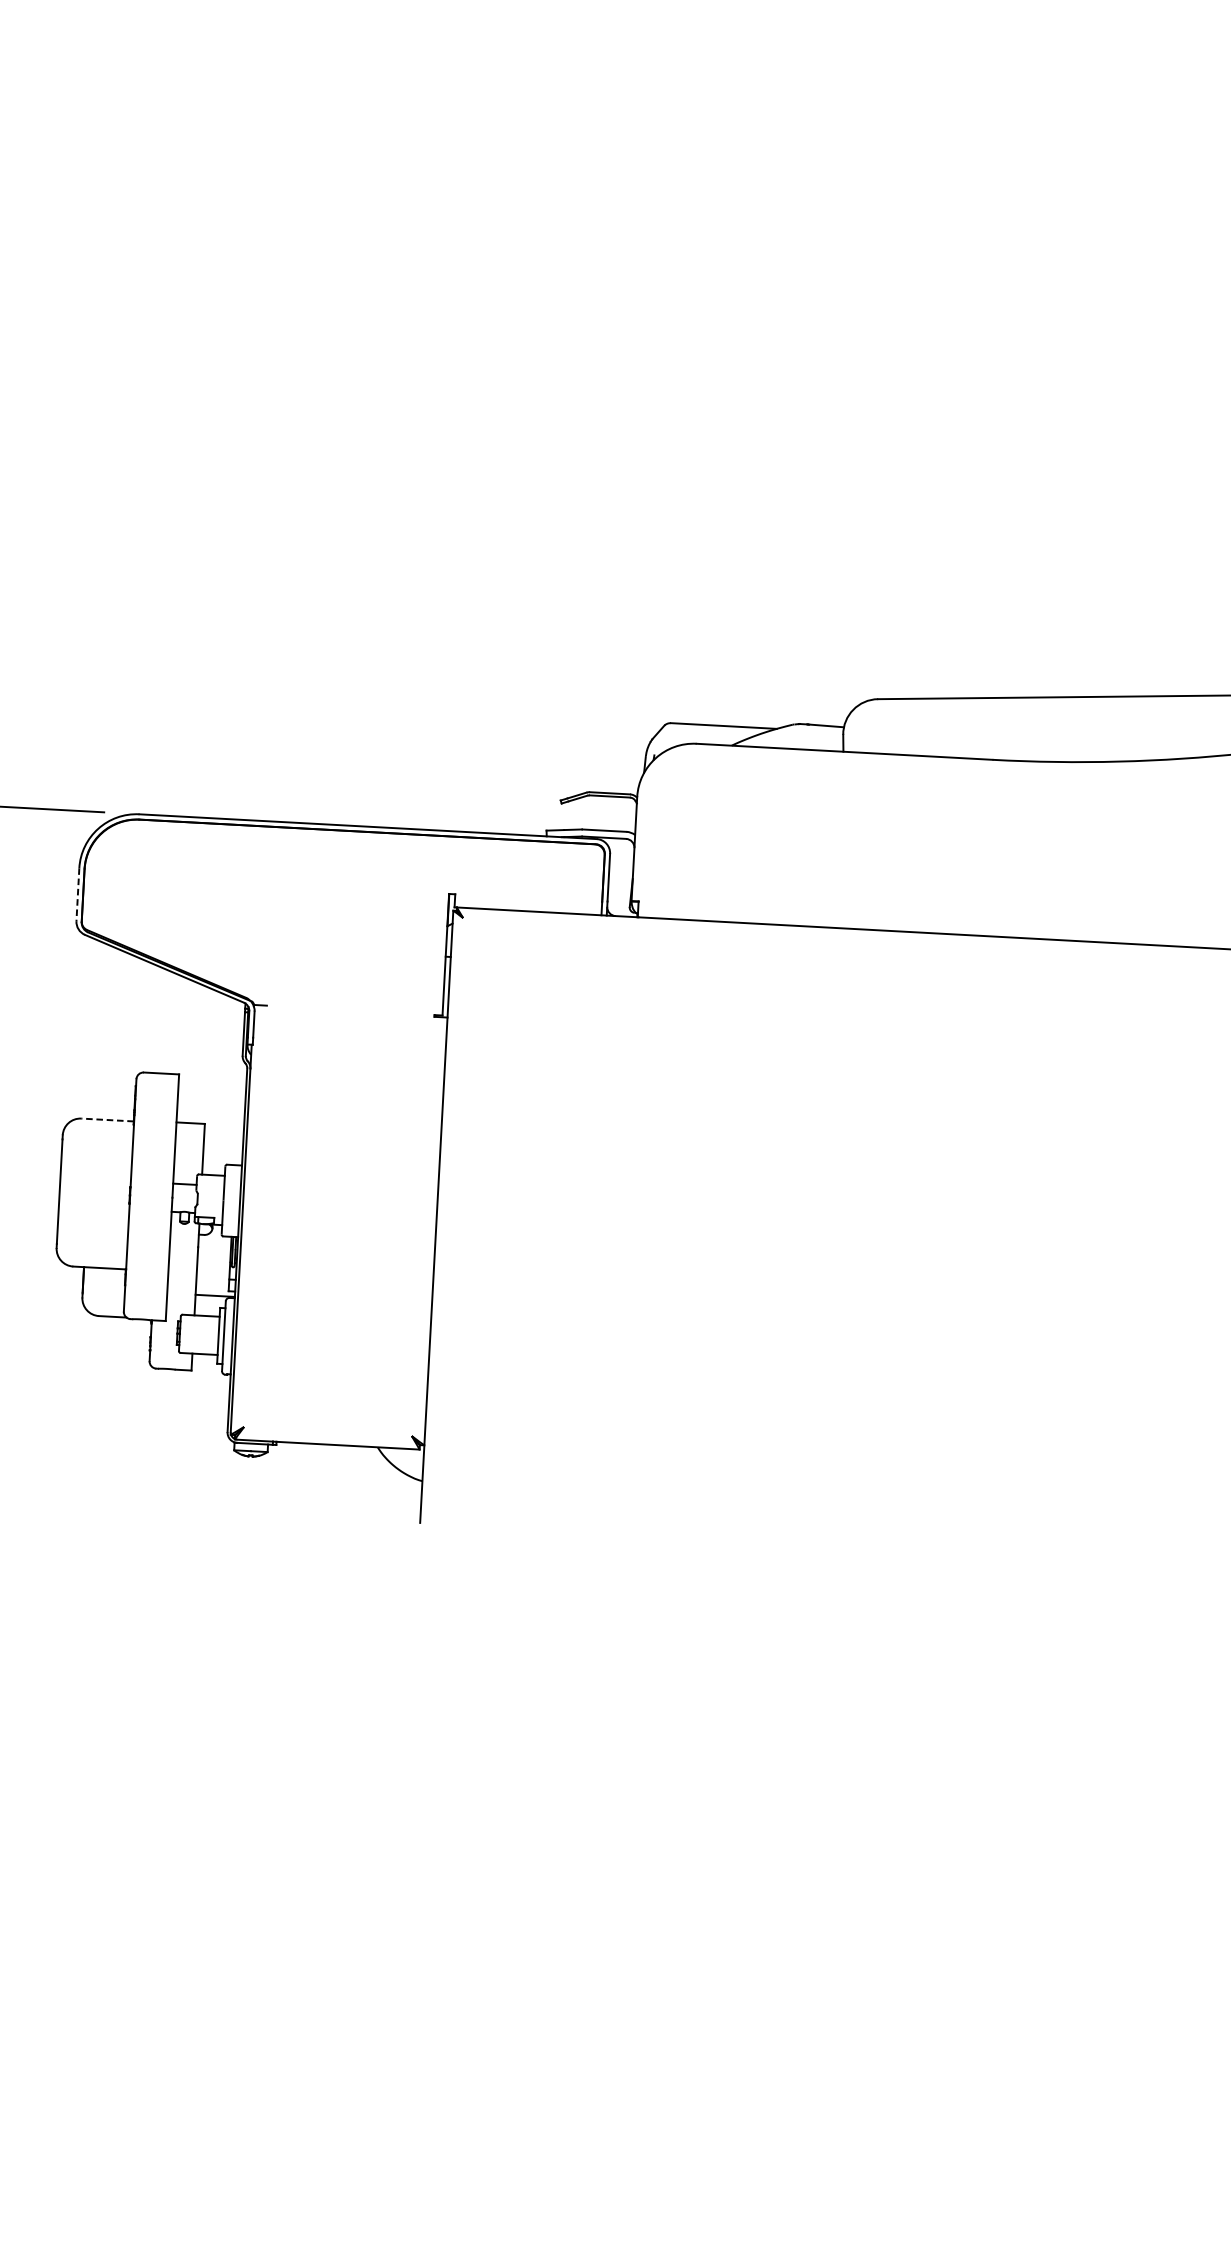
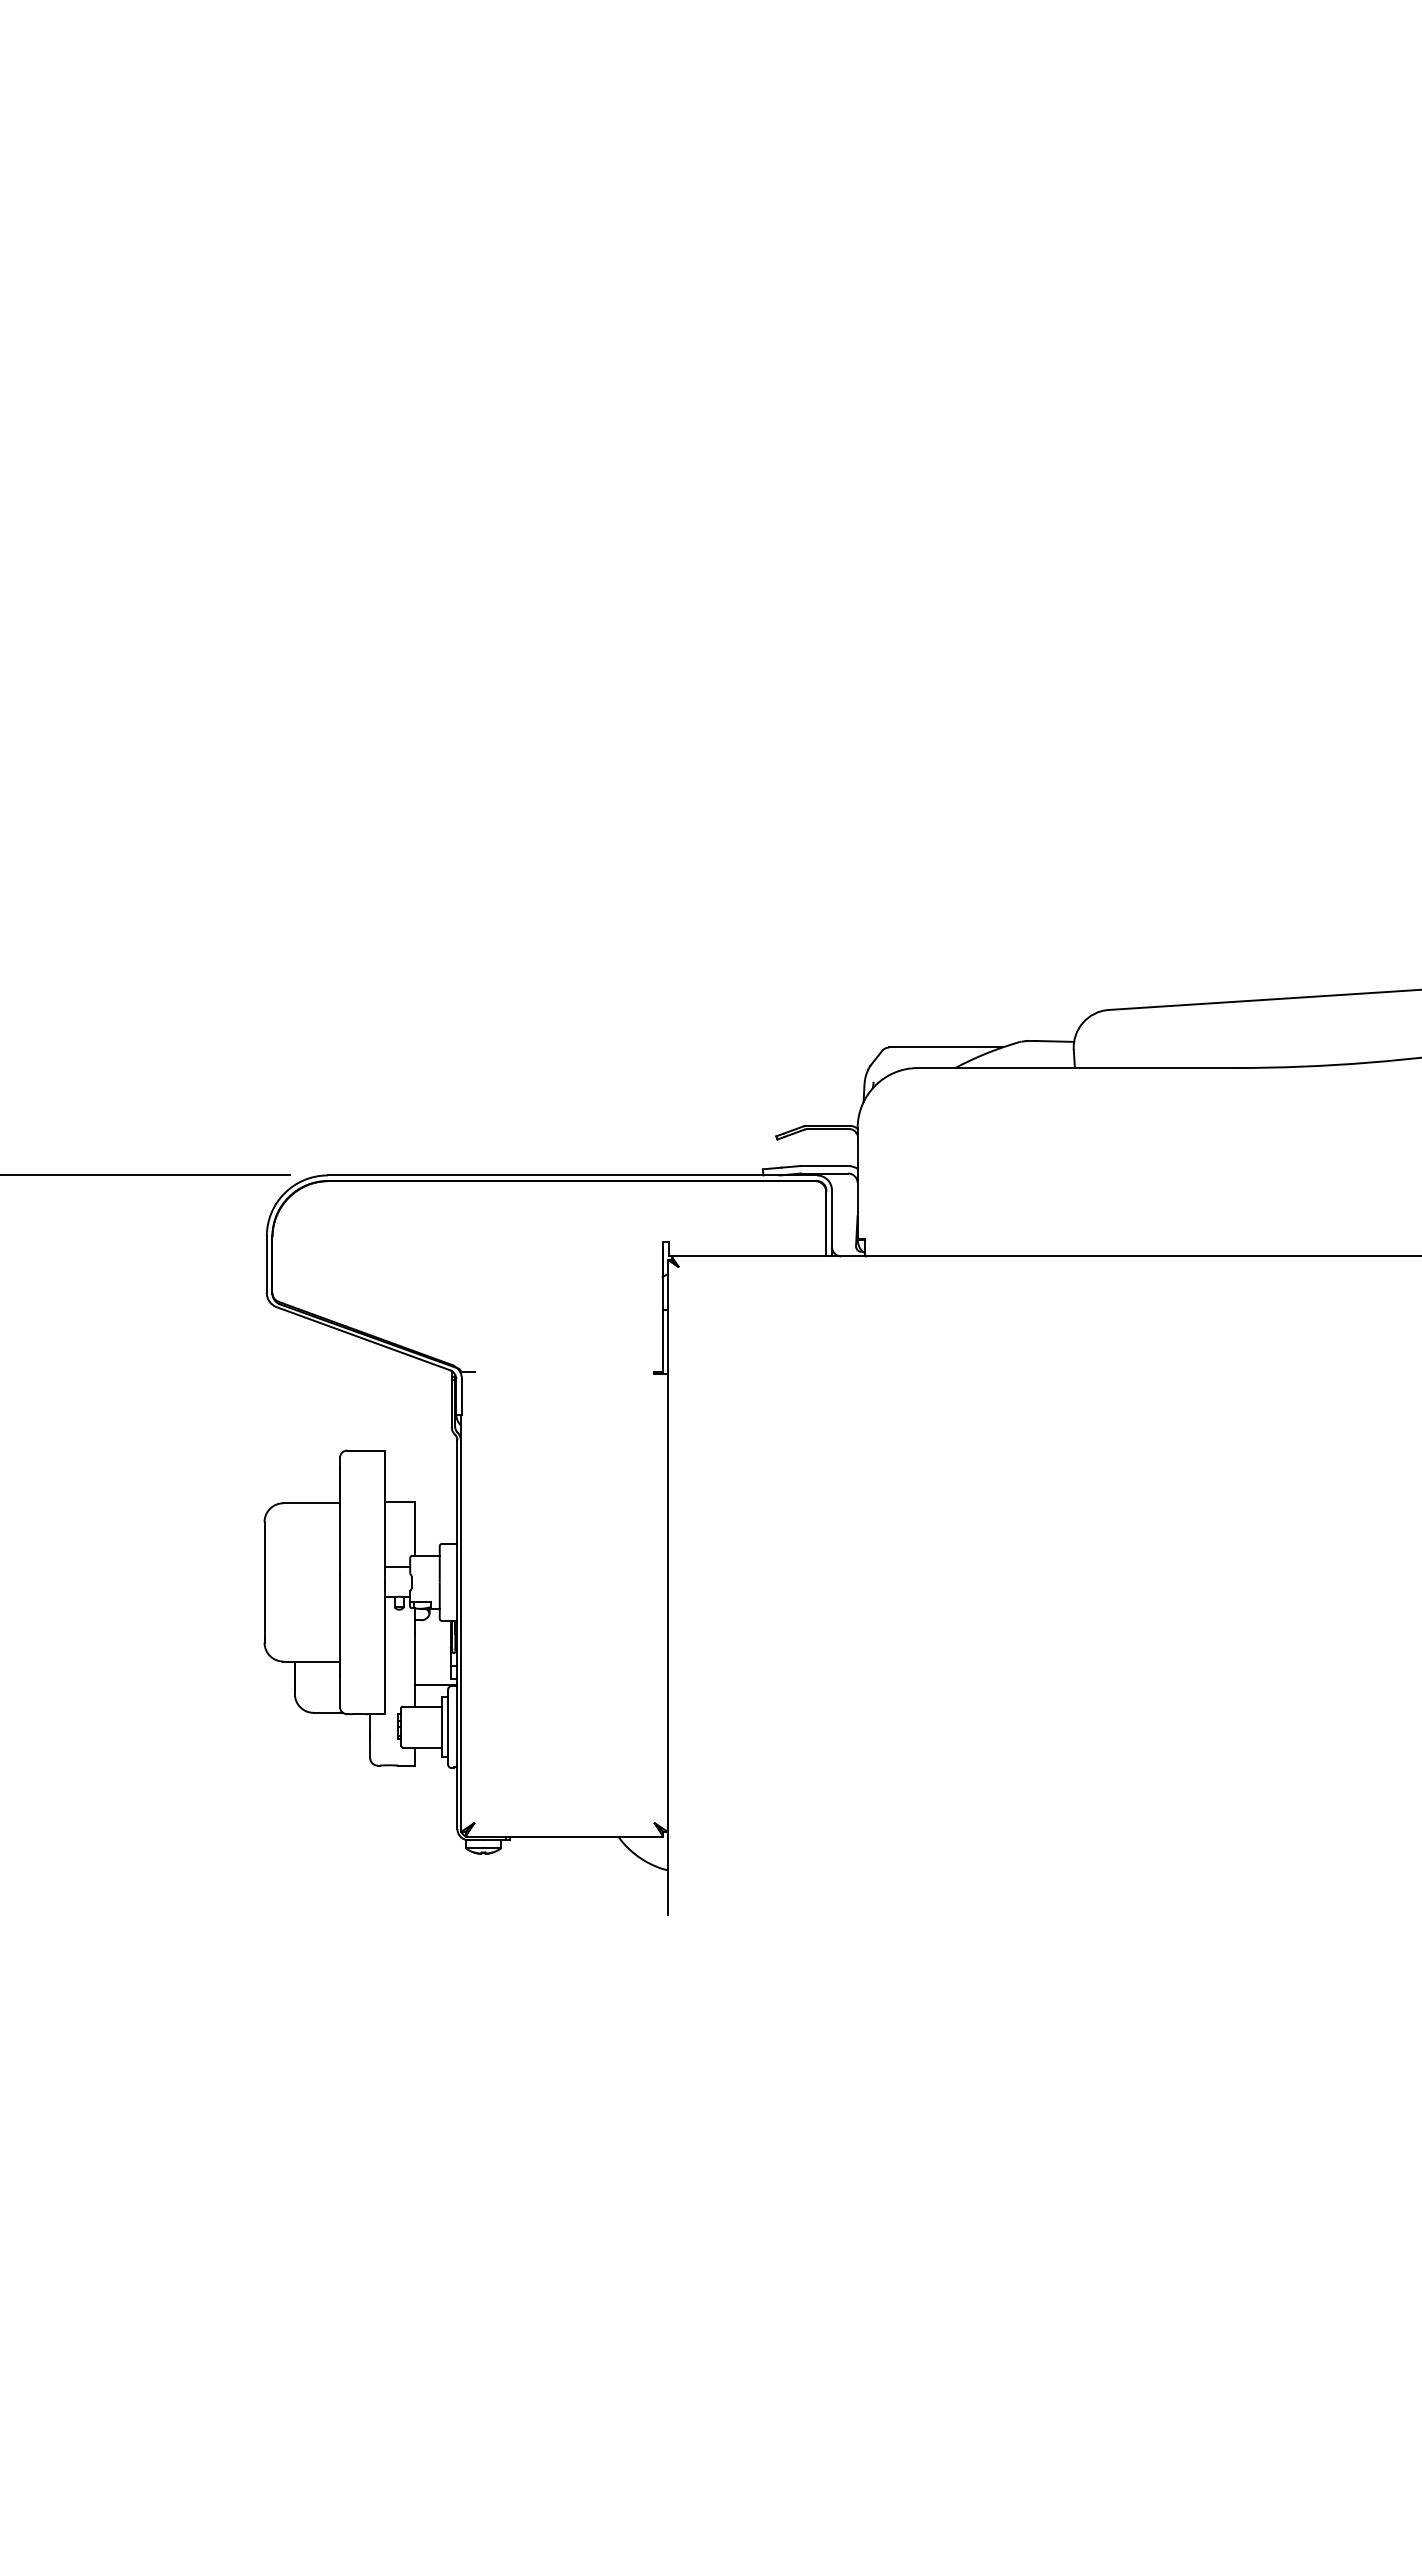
line: (77, 895) -> (266, 1265), dashed -> solid
line: (106, 1120) -> (310, 1503), dashed -> solid

